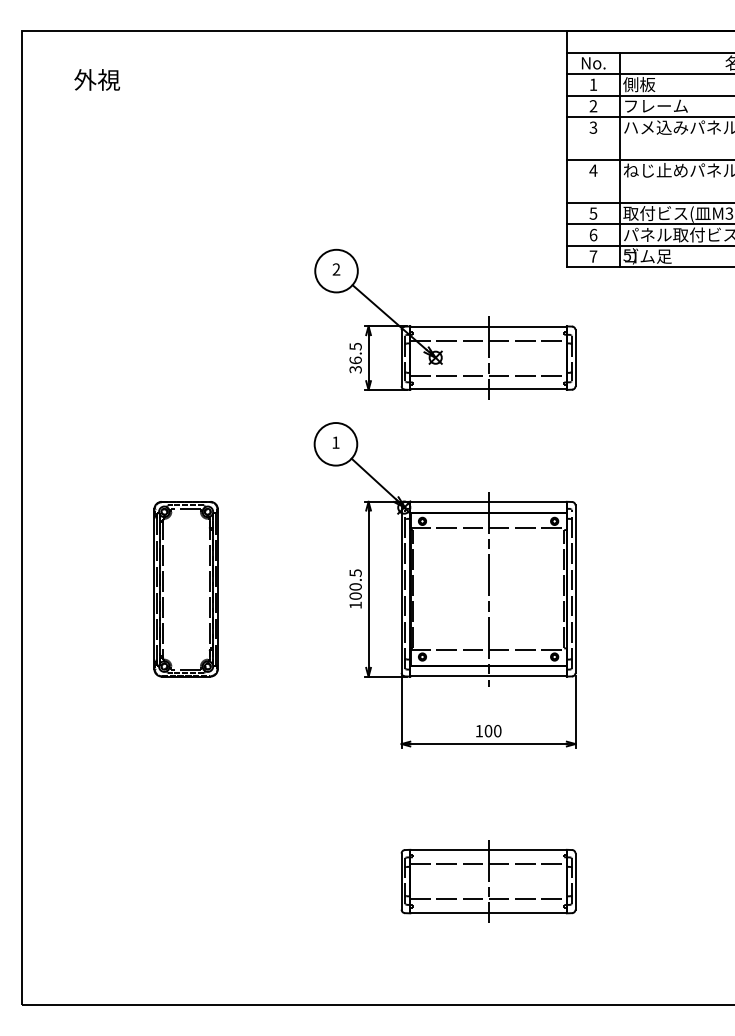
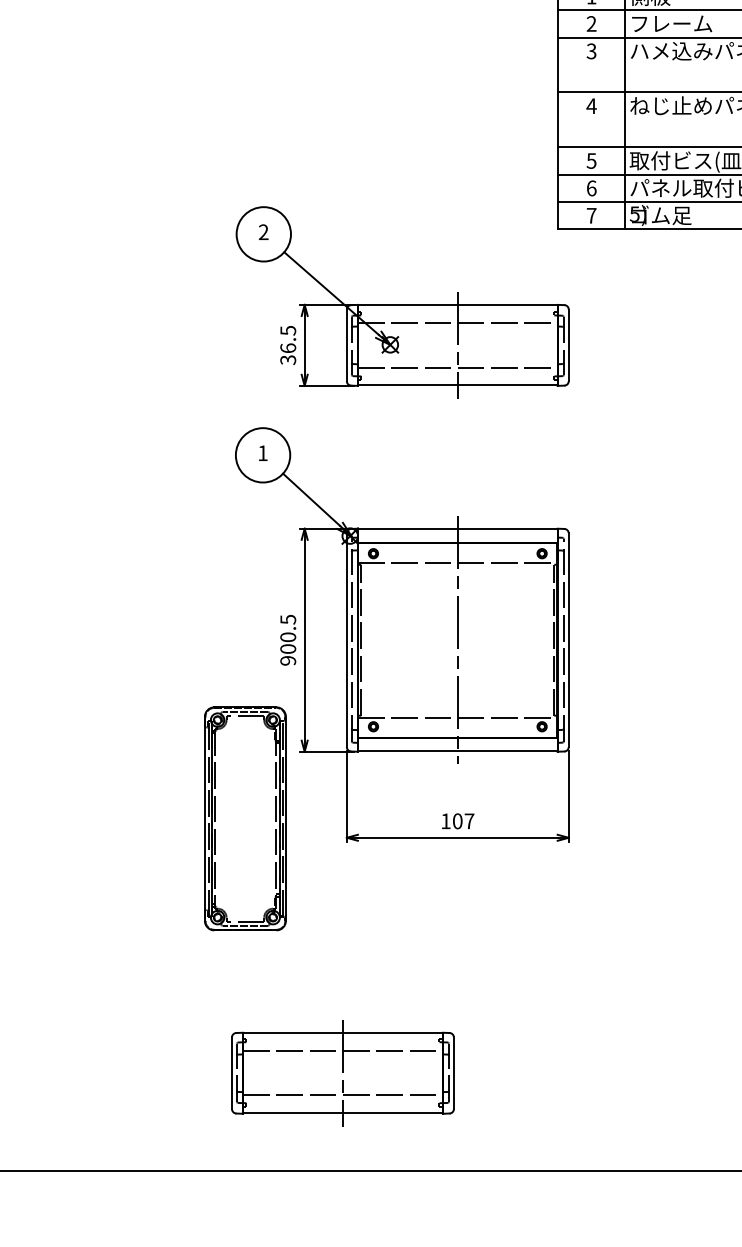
part: (185, 589) -> (244, 819), moved
text: (355, 605) -> (287, 661), 100.5 -> 900.5
text: (497, 730) -> (469, 820), 100 -> 107
part: (488, 881) -> (342, 1073), moved

